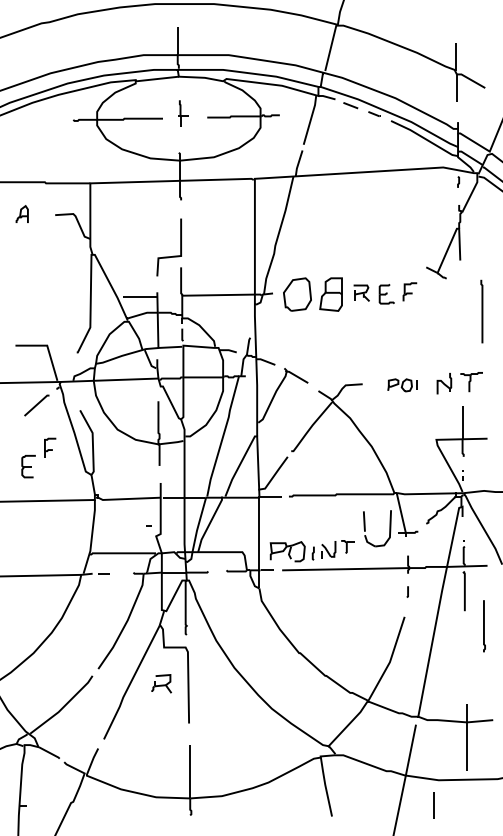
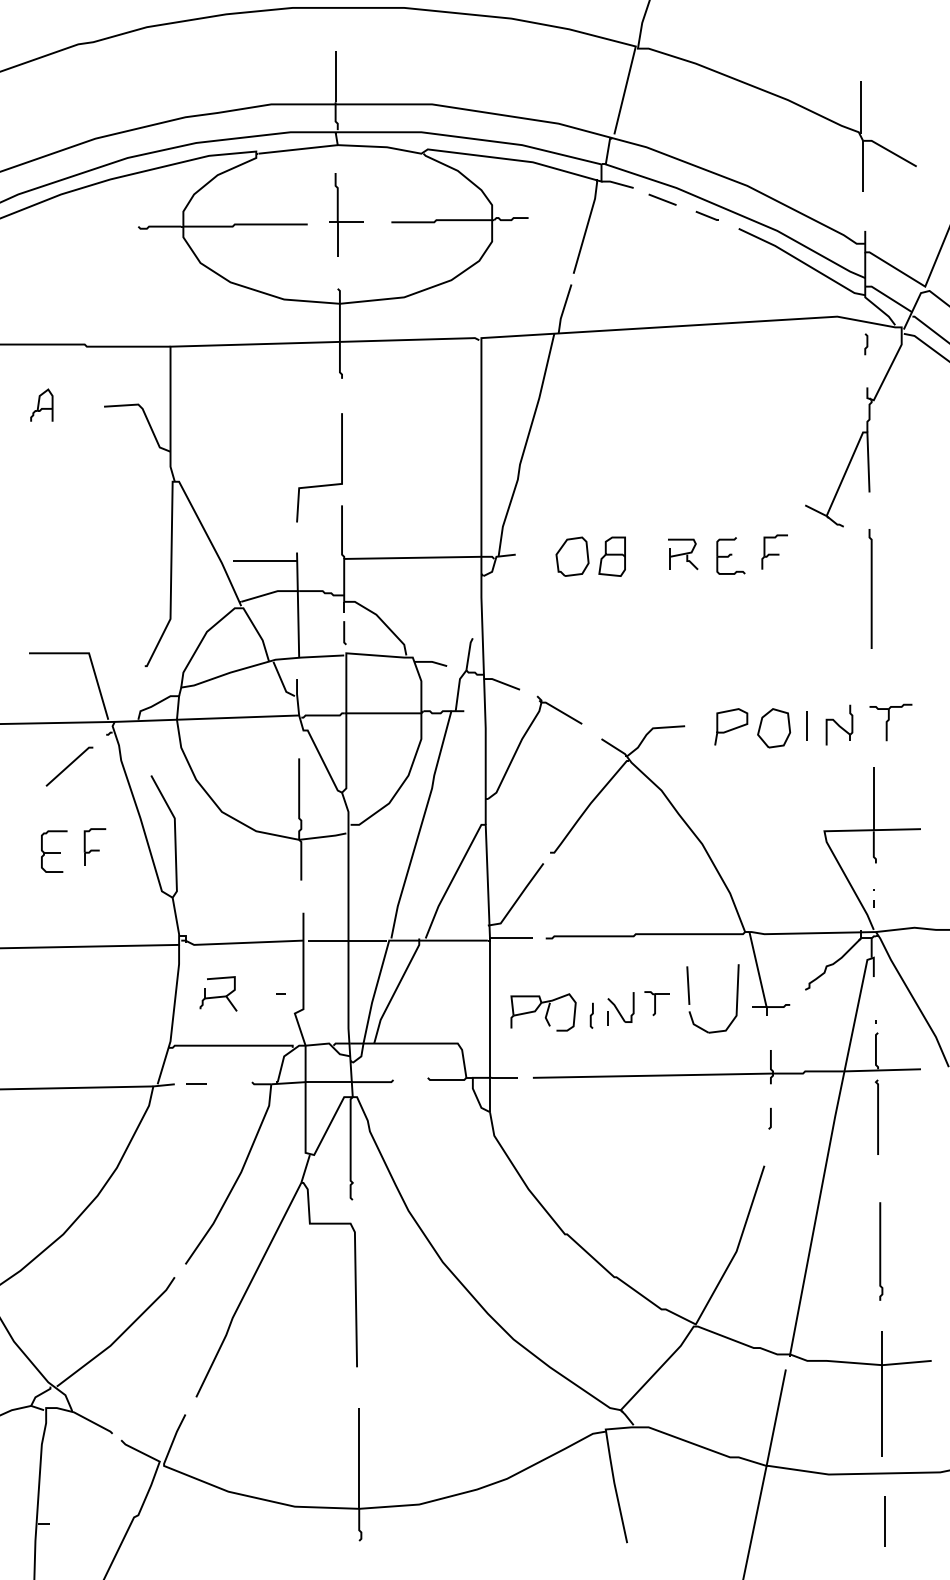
part: (182, 113) -> (344, 214), size x1.67
part: (312, 294) -> (590, 556), size x0.62
line: (481, 311) -> (869, 588), moved
part: (402, 385) -> (760, 728), size x1.67
part: (28, 466) -> (53, 851), moved
part: (311, 551) -> (588, 1012), moved
line: (484, 626) -> (881, 1251), moved
part: (161, 683) -> (218, 993), moved
line: (433, 805) -> (883, 1522), moved

